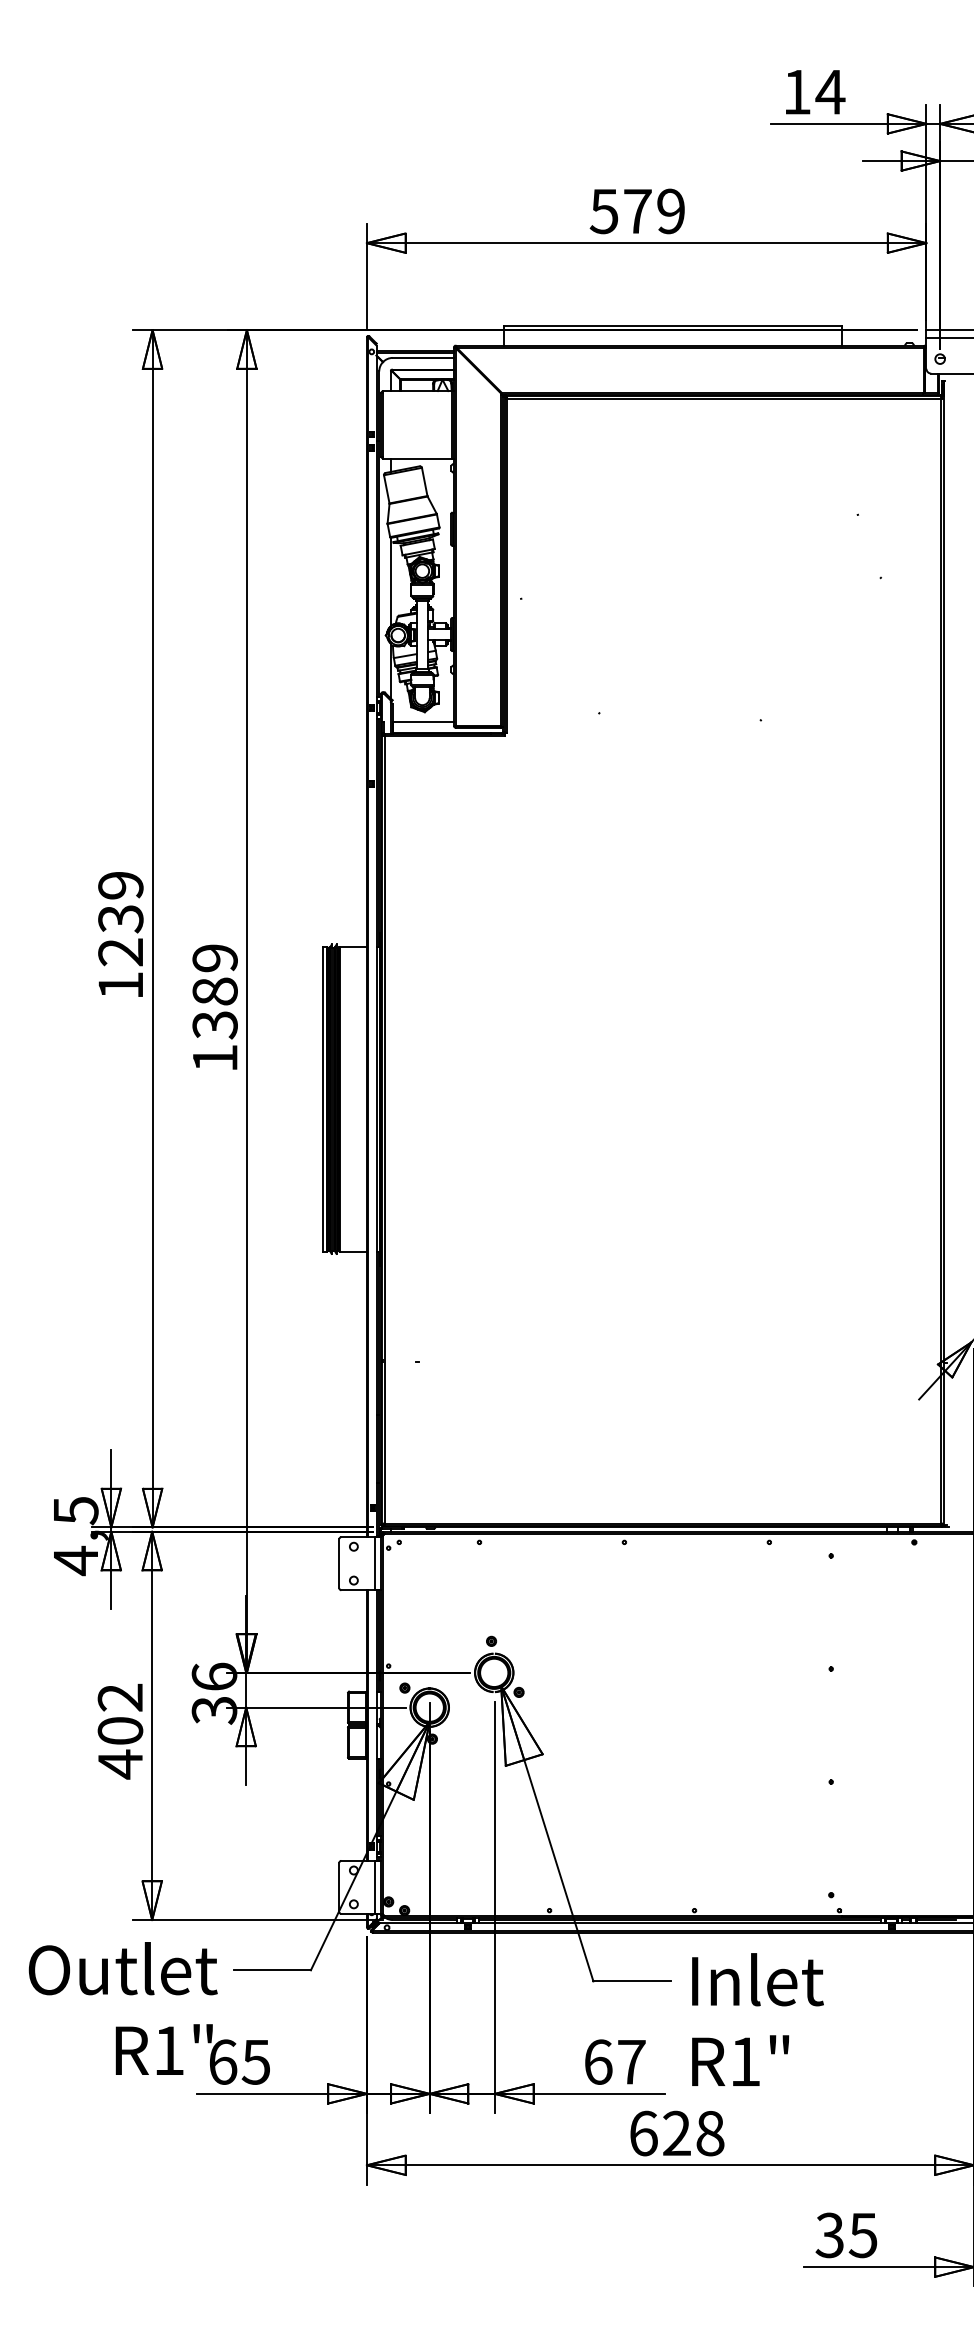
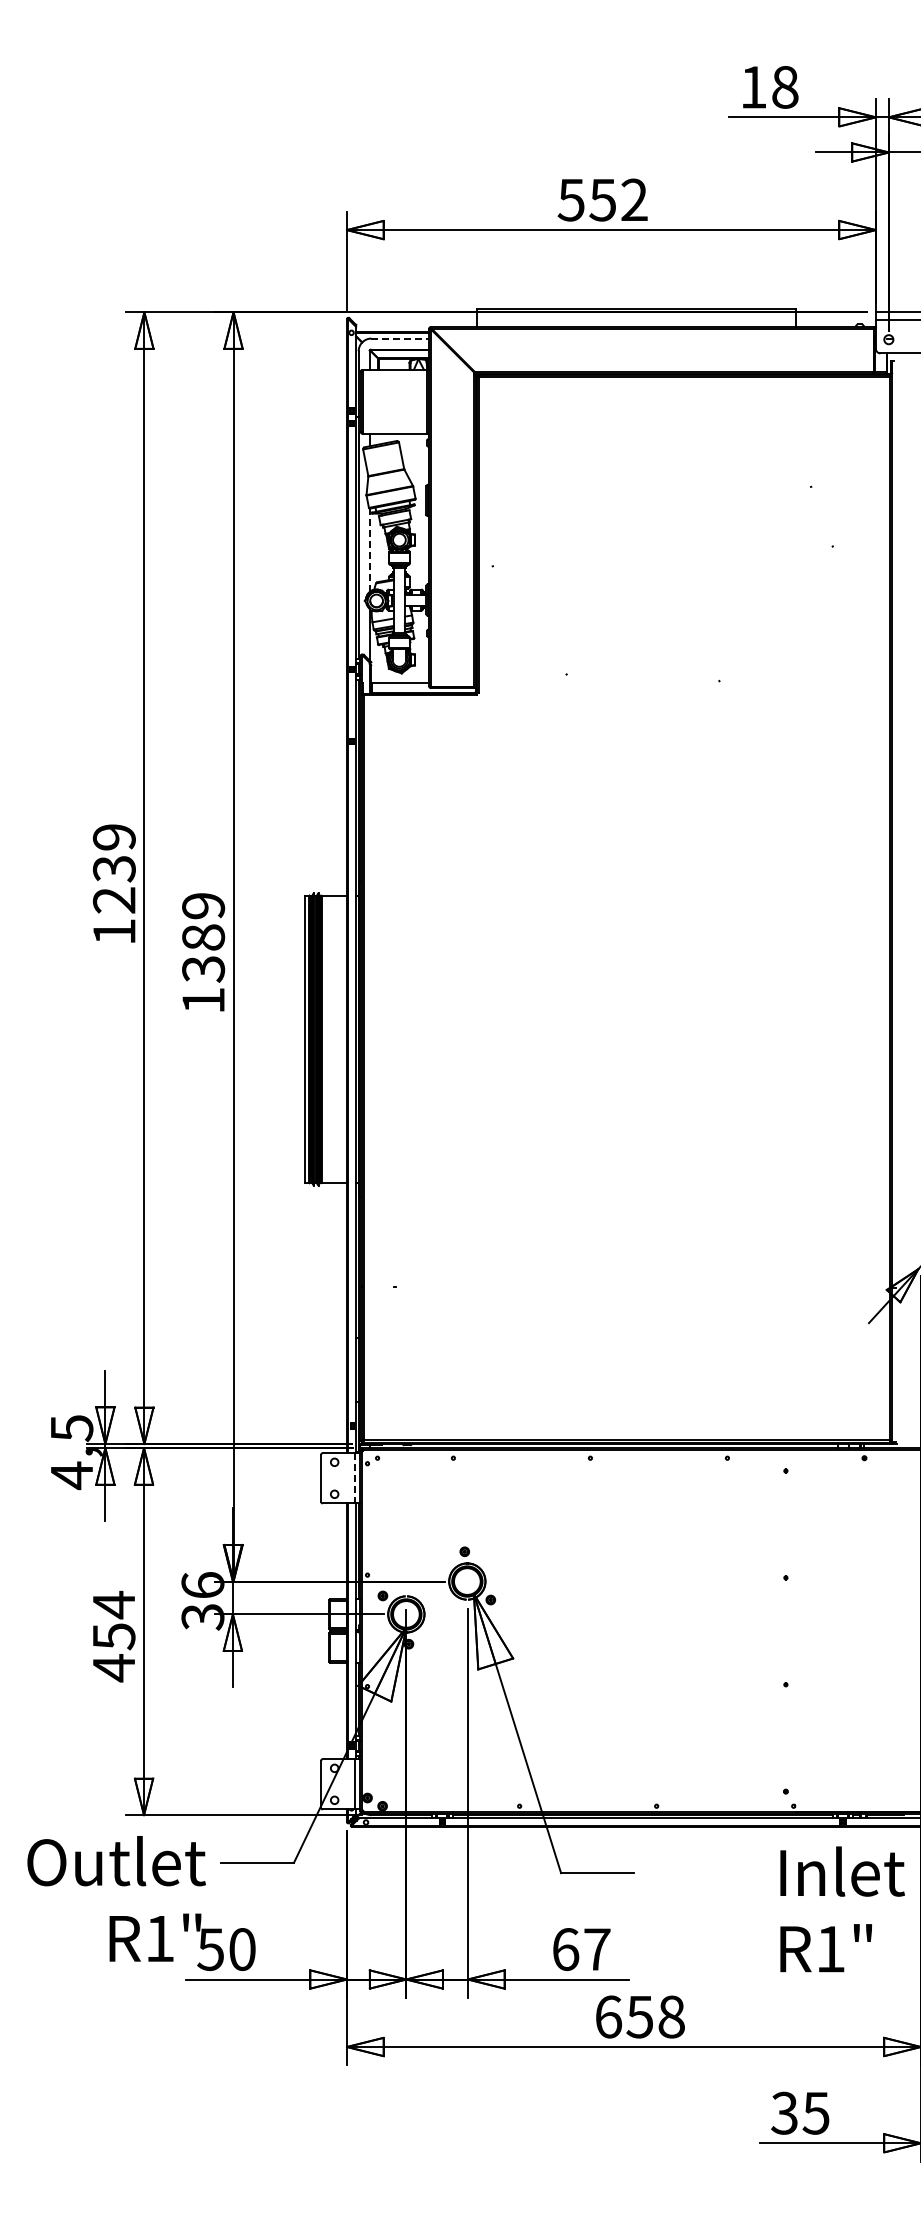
text: (829, 92) -> (784, 87), 14 -> 18
text: (654, 211) -> (618, 200), 579 -> 552
line: (423, 357) -> (400, 338), solid -> dashed
line: (390, 582) -> (369, 550), solid -> dashed
line: (374, 1563) -> (354, 1478), solid -> dashed
text: (119, 1714) -> (113, 1620), 402 -> 454
text: (757, 2019) -> (842, 1909), moved
text: (239, 2062) -> (226, 1949), 65 -> 50
text: (676, 2133) -> (639, 2016), 628 -> 658

